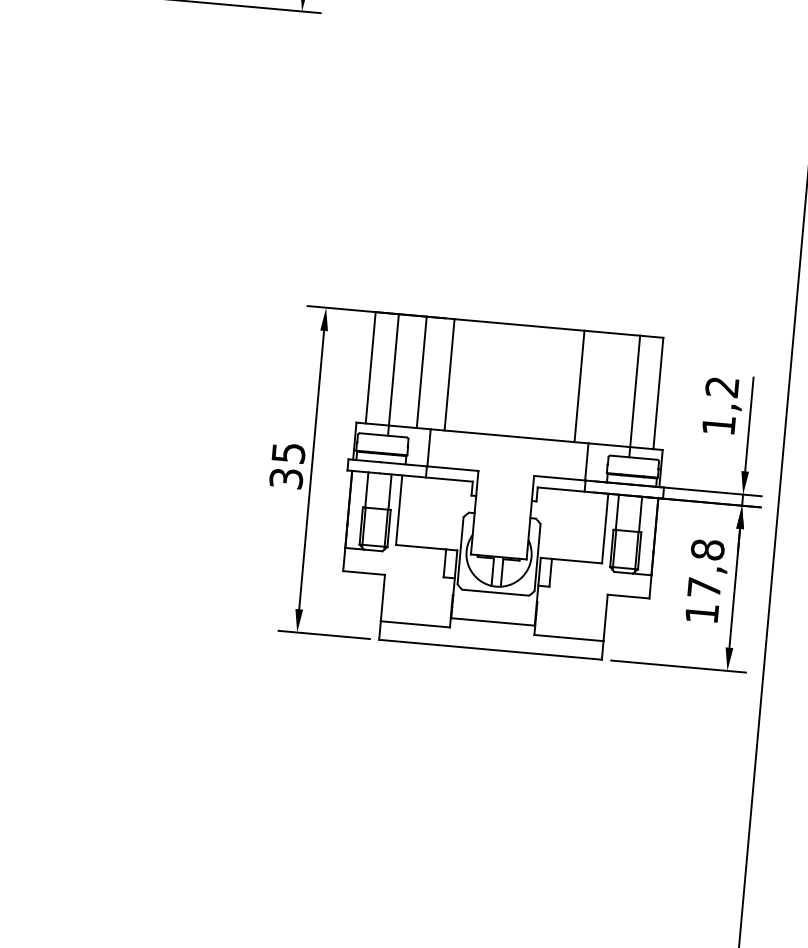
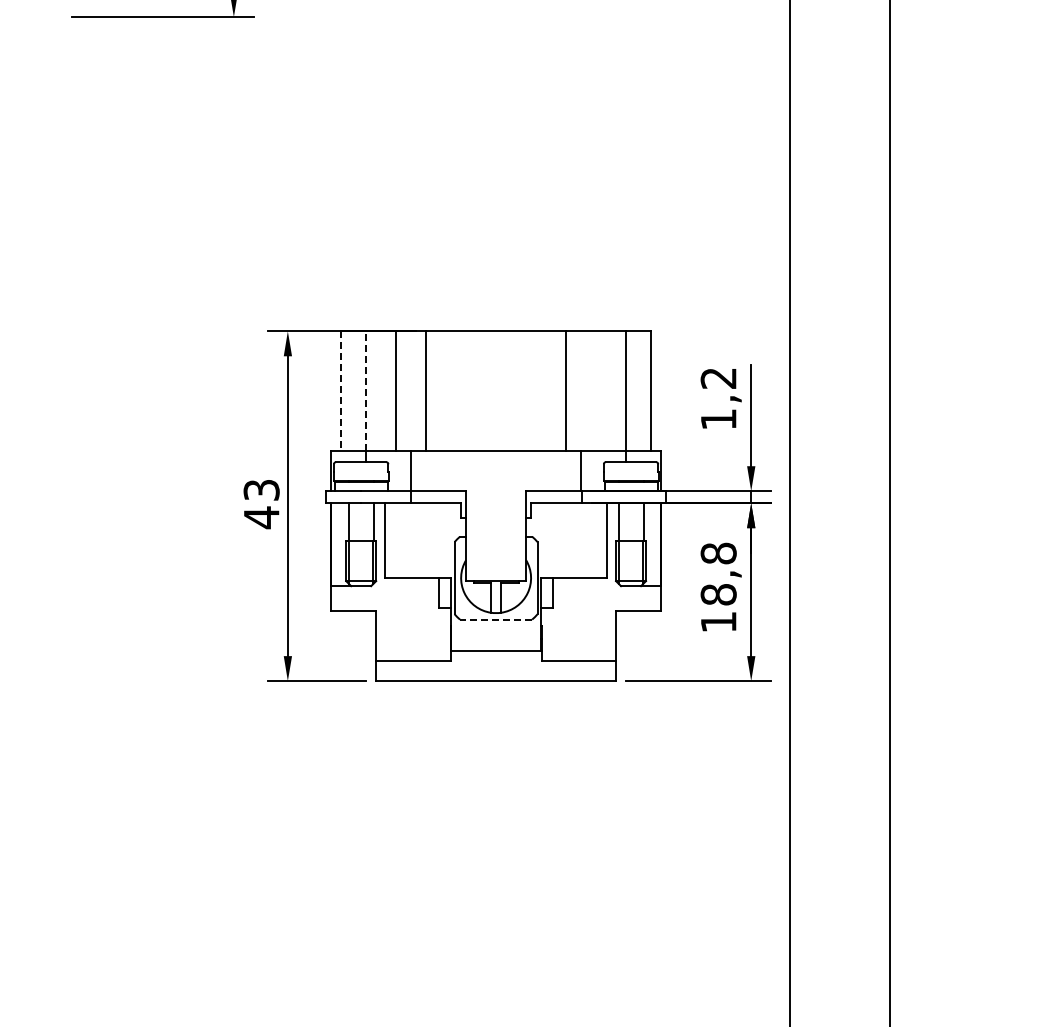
line: (370, 368) -> (341, 391), solid -> dashed
line: (394, 370) -> (366, 391), solid -> dashed
text: (287, 466) -> (261, 504), 35 -> 43
text: (704, 587) -> (718, 594), 17,8 -> 18,8
line: (495, 592) -> (495, 619), solid -> dashed

